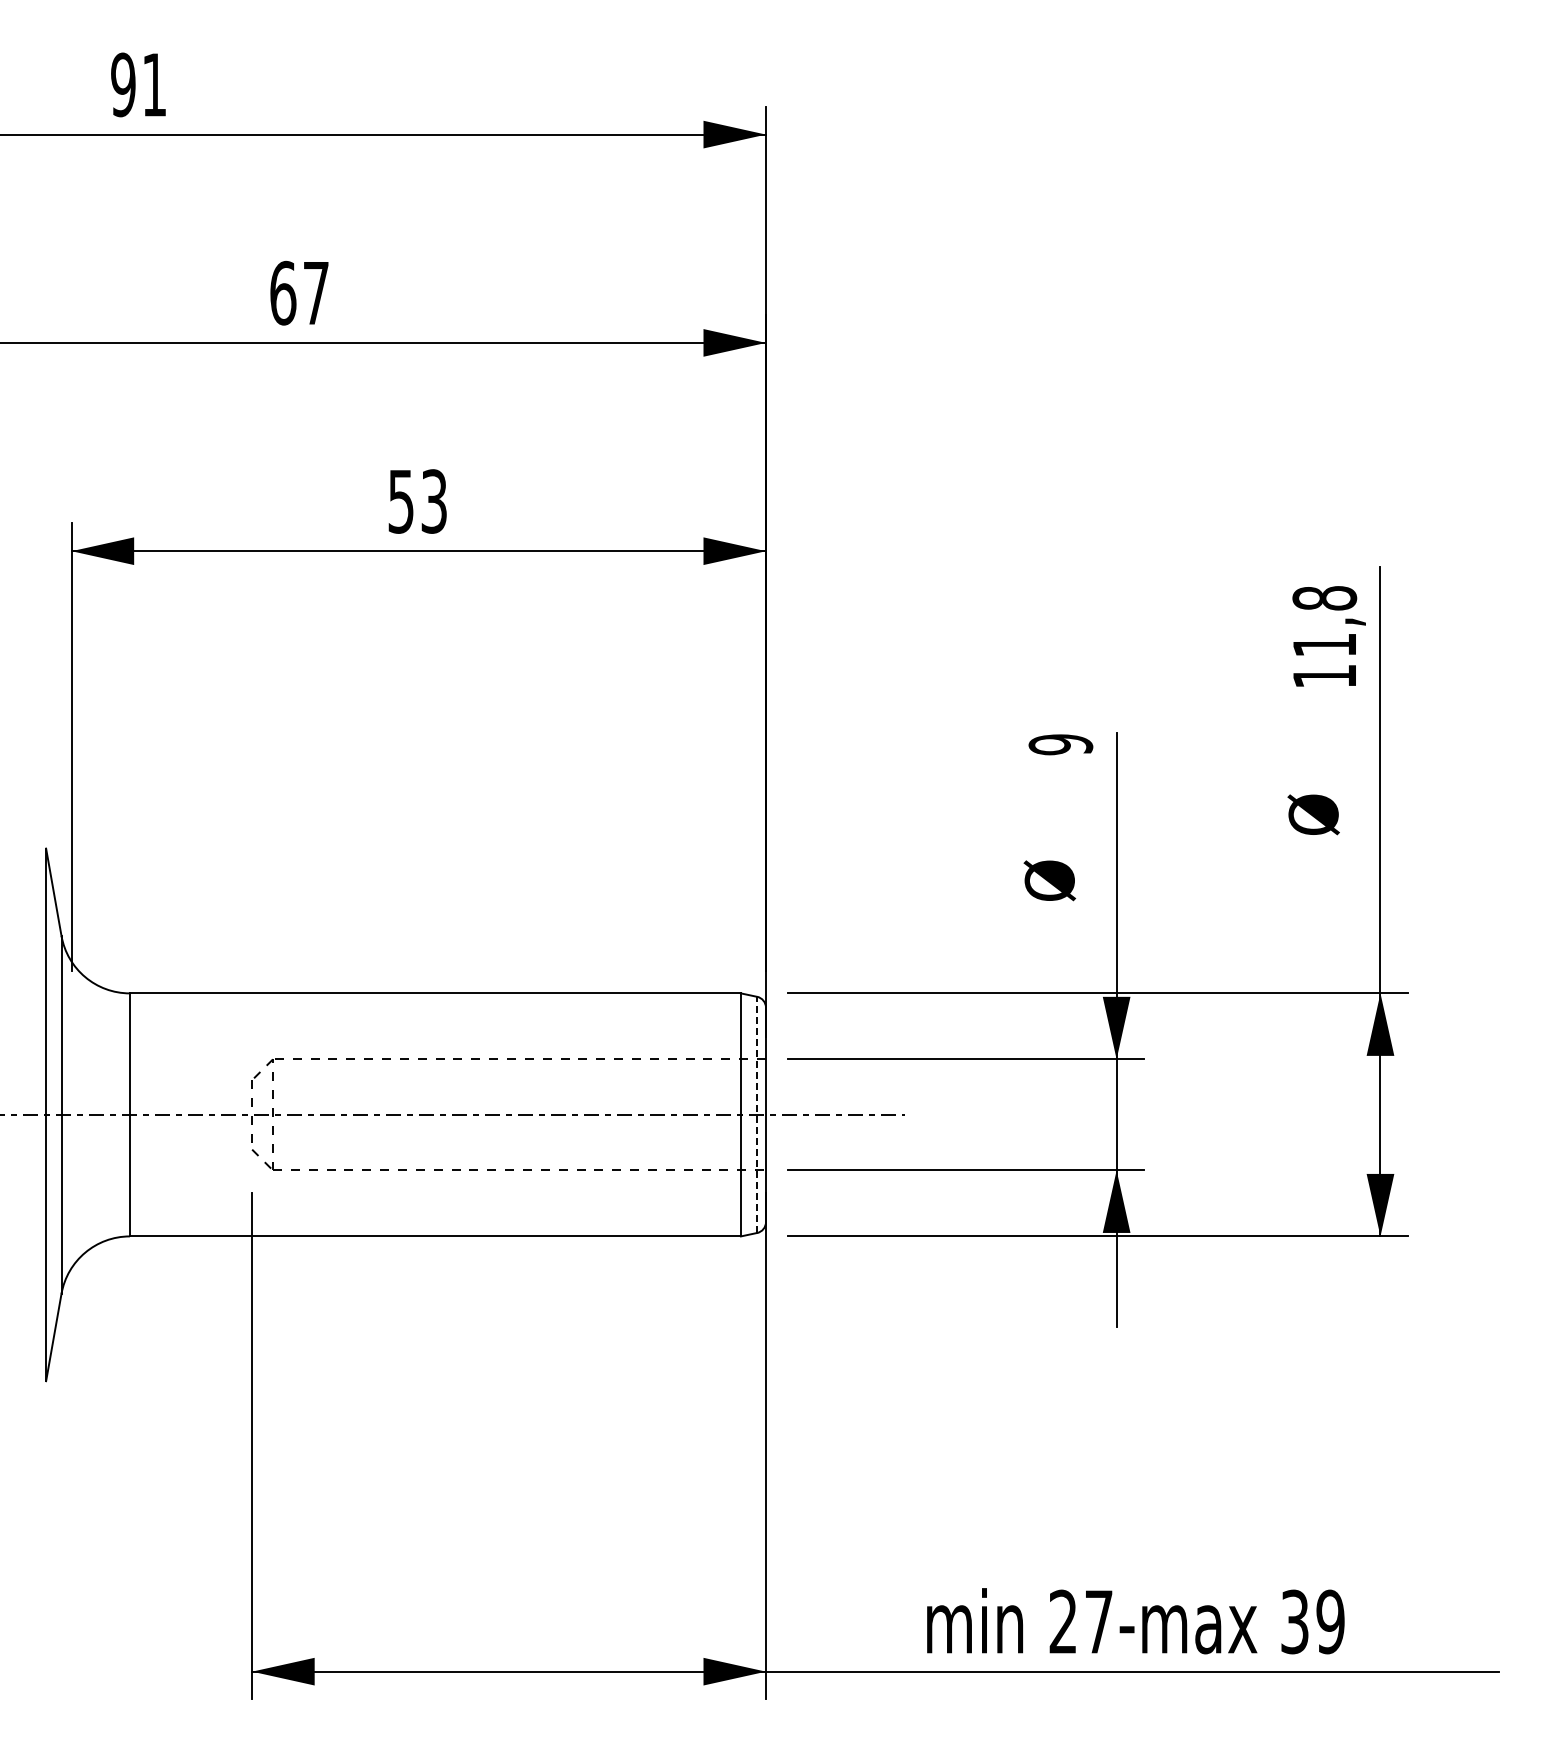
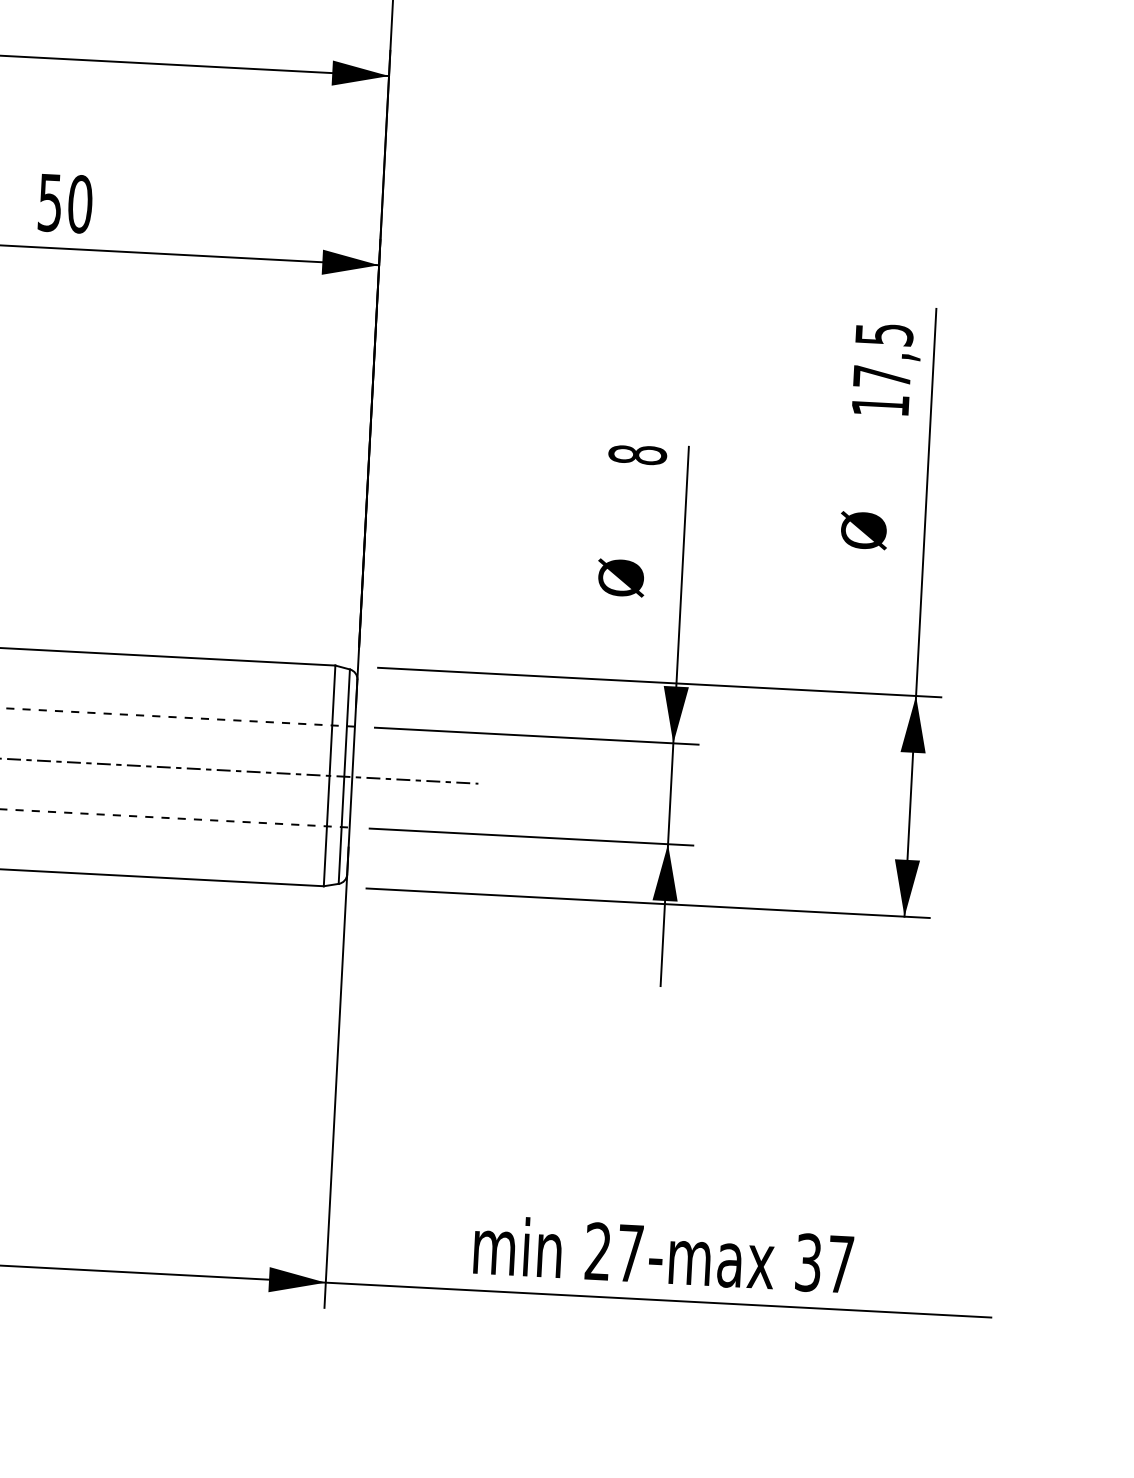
text: (434, 501) -> (80, 204), 53 -> 50
text: (1324, 621) -> (882, 355), 11,8 -> 17,5
text: (1060, 744) -> (637, 454), 9 -> 8
line: (757, 1114) -> (344, 776), dashed -> solid
text: (1330, 1621) -> (840, 1263), 39 -> 37

